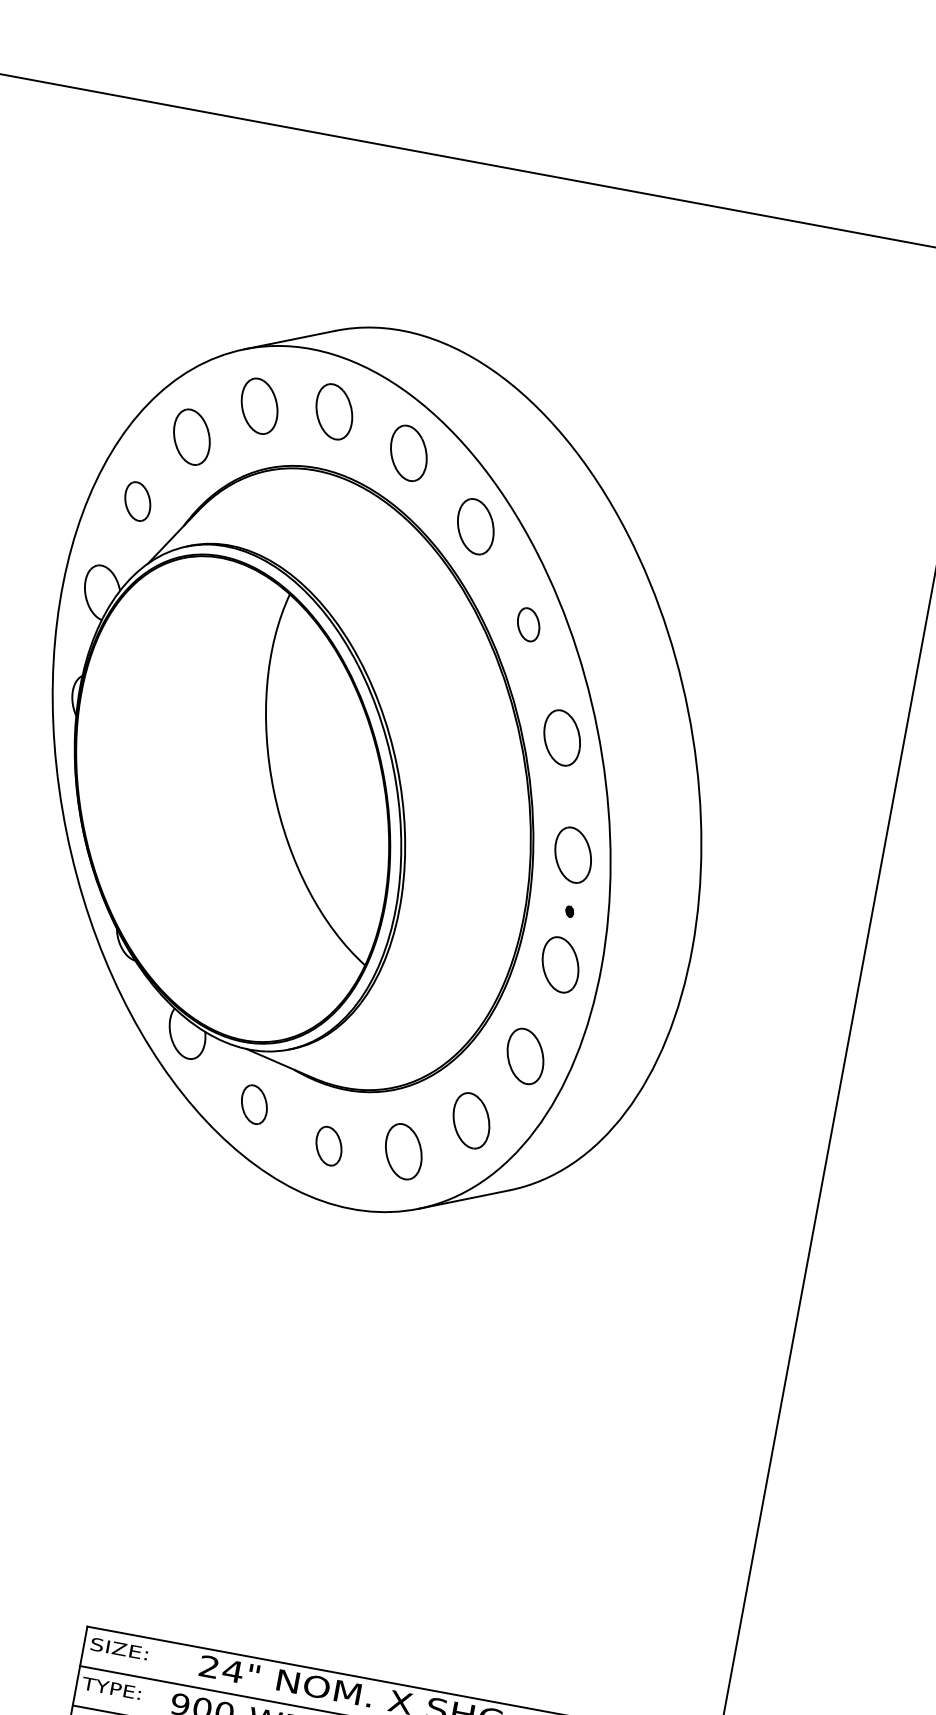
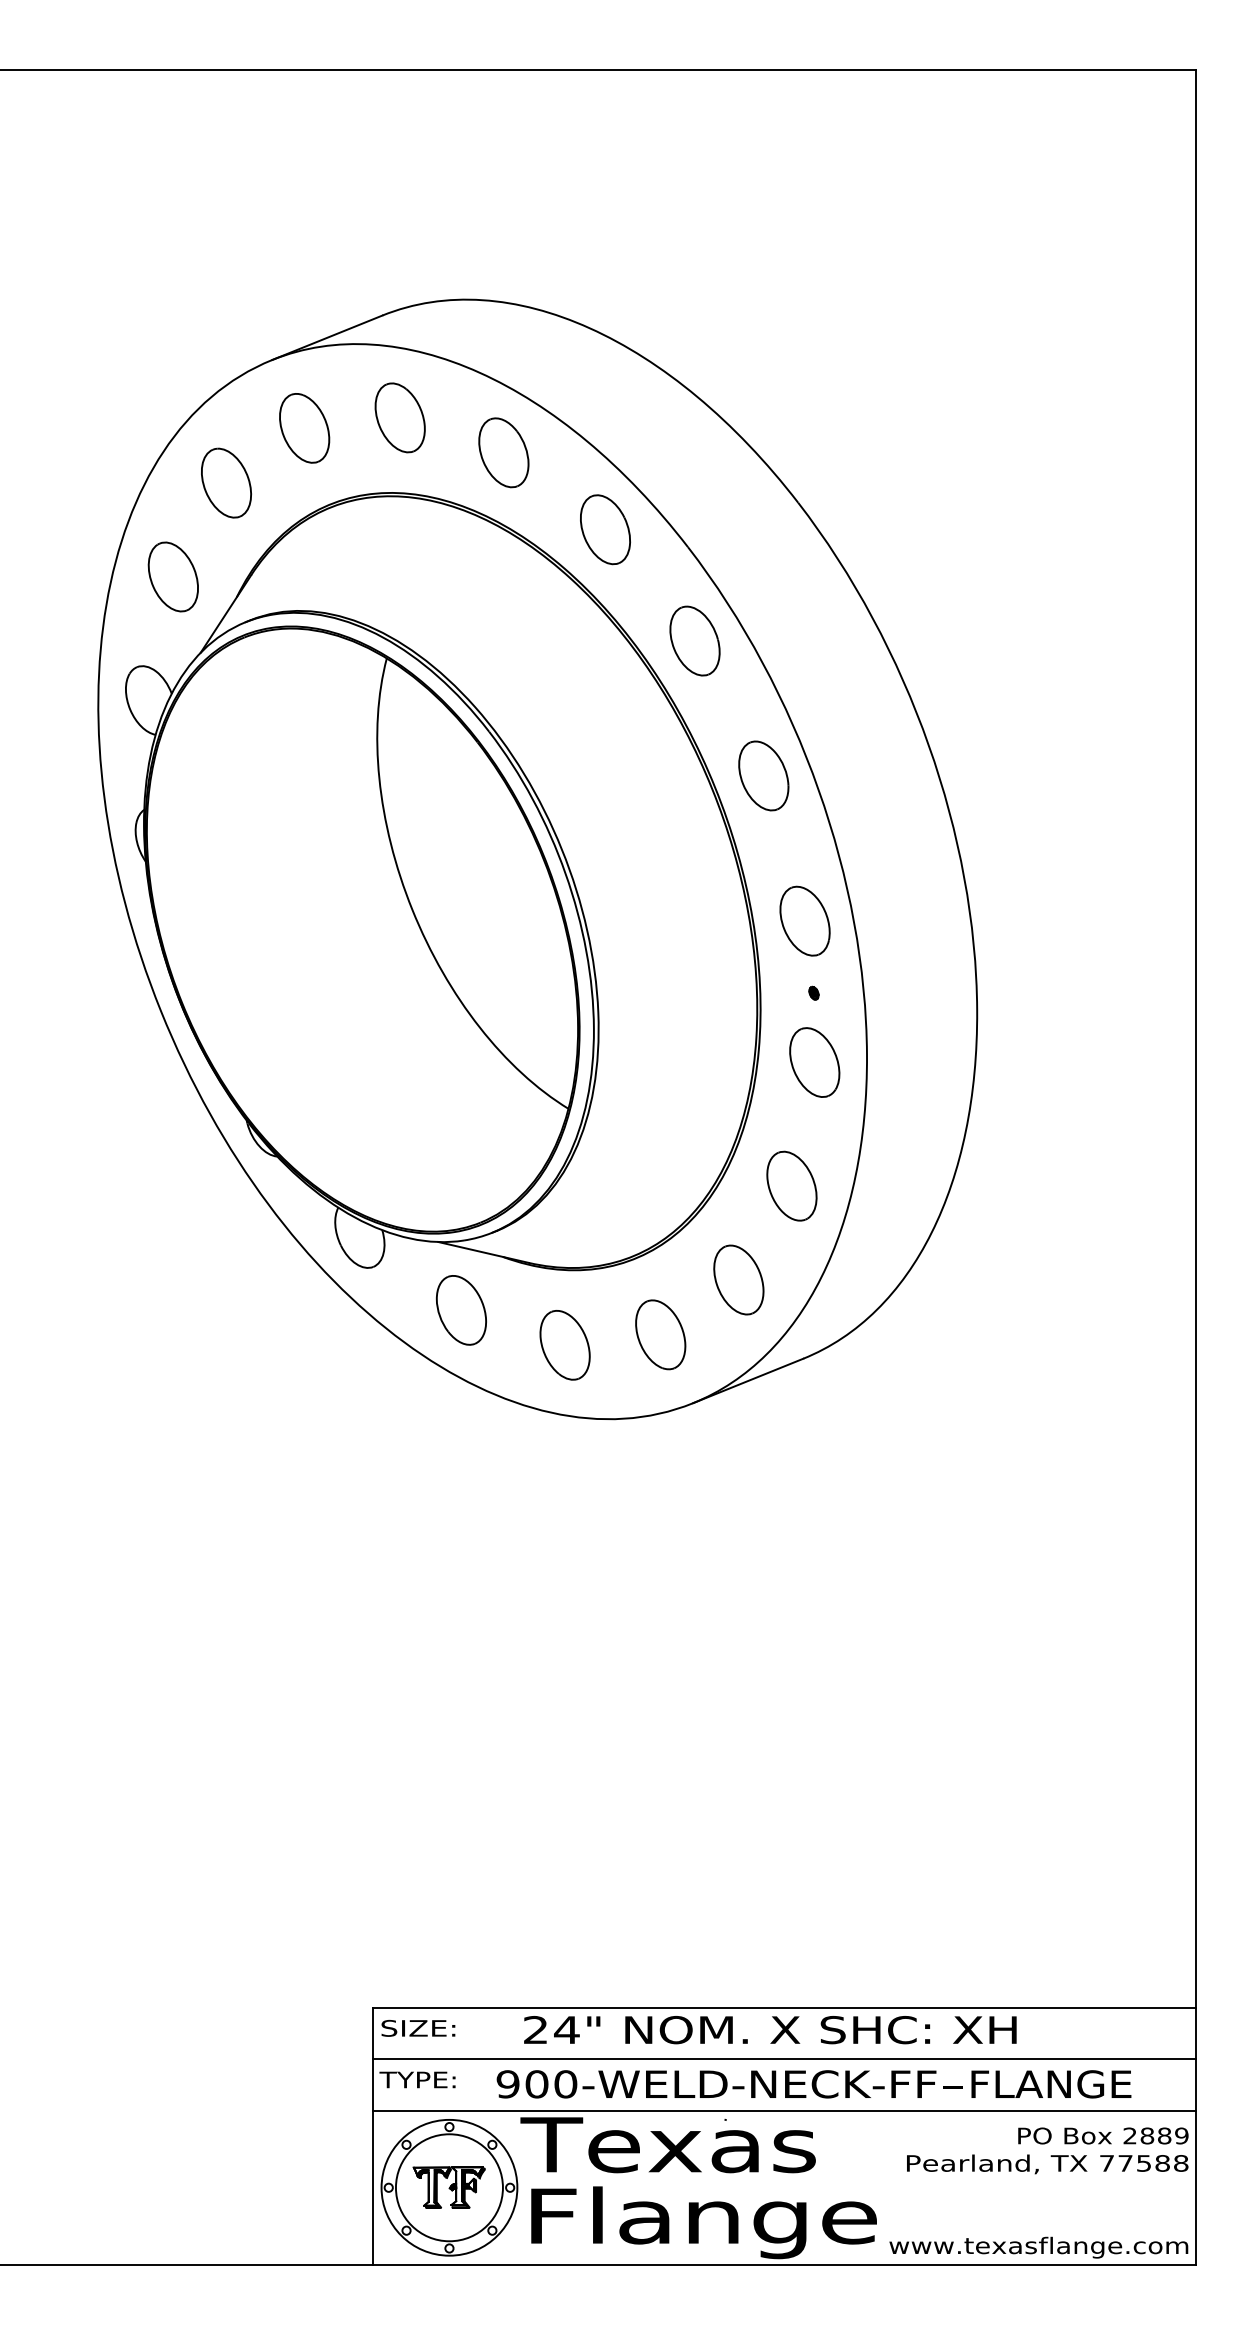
part: (137, 501) -> (172, 576), size x1.43
part: (528, 624) -> (694, 640), size x1.67
part: (253, 1104) -> (460, 1310), size x1.43
part: (328, 1146) -> (564, 1345), size x1.43

